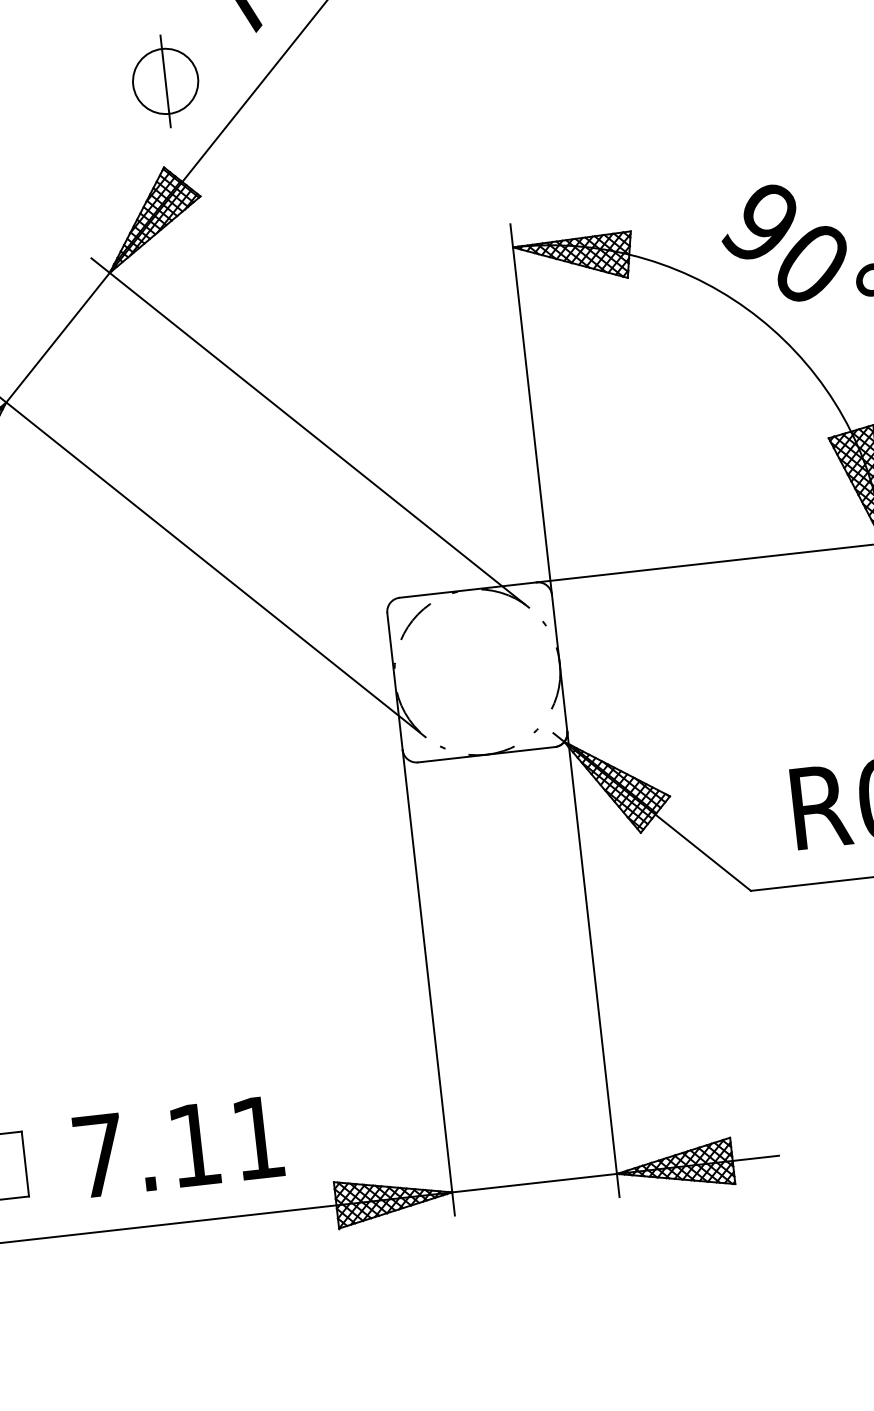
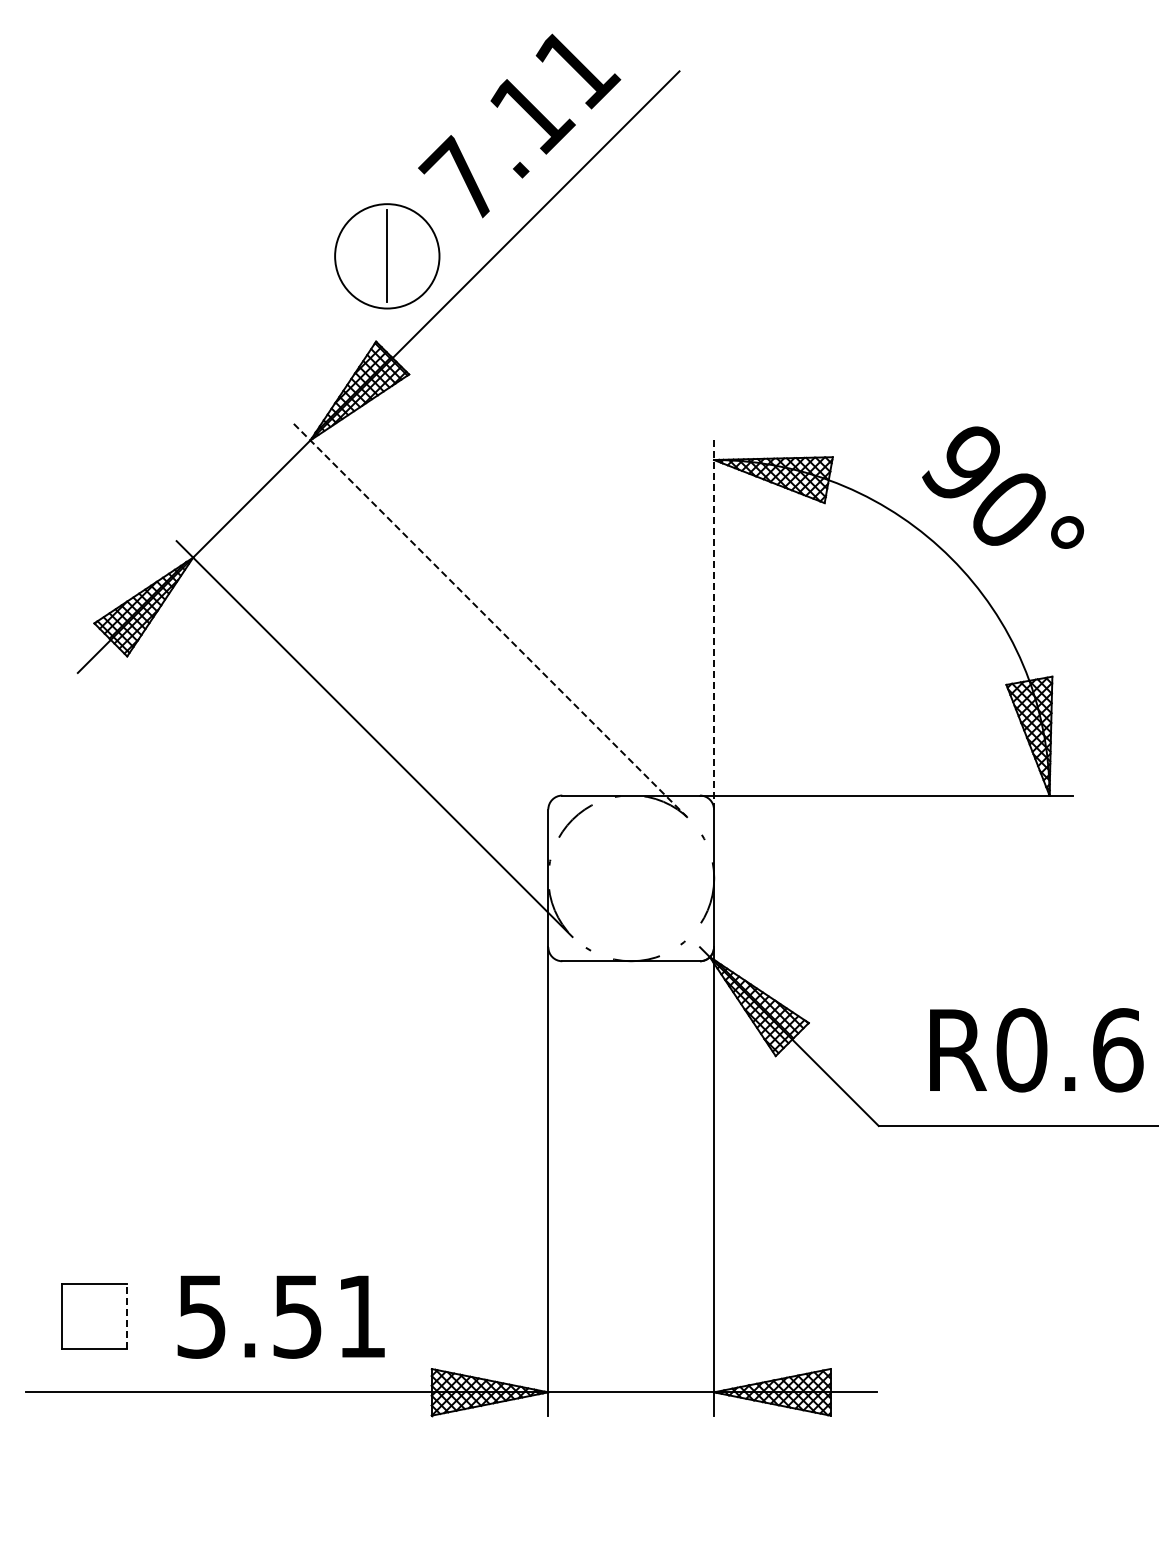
circle: (164, 80) -> (386, 255), size x1.6
line: (531, 408) -> (714, 622), solid -> dashed
line: (309, 432) -> (491, 621), solid -> dashed
text: (146, 1150) -> (249, 1316), 7.11 -> 5.51
line: (25, 1163) -> (127, 1316), solid -> dashed

